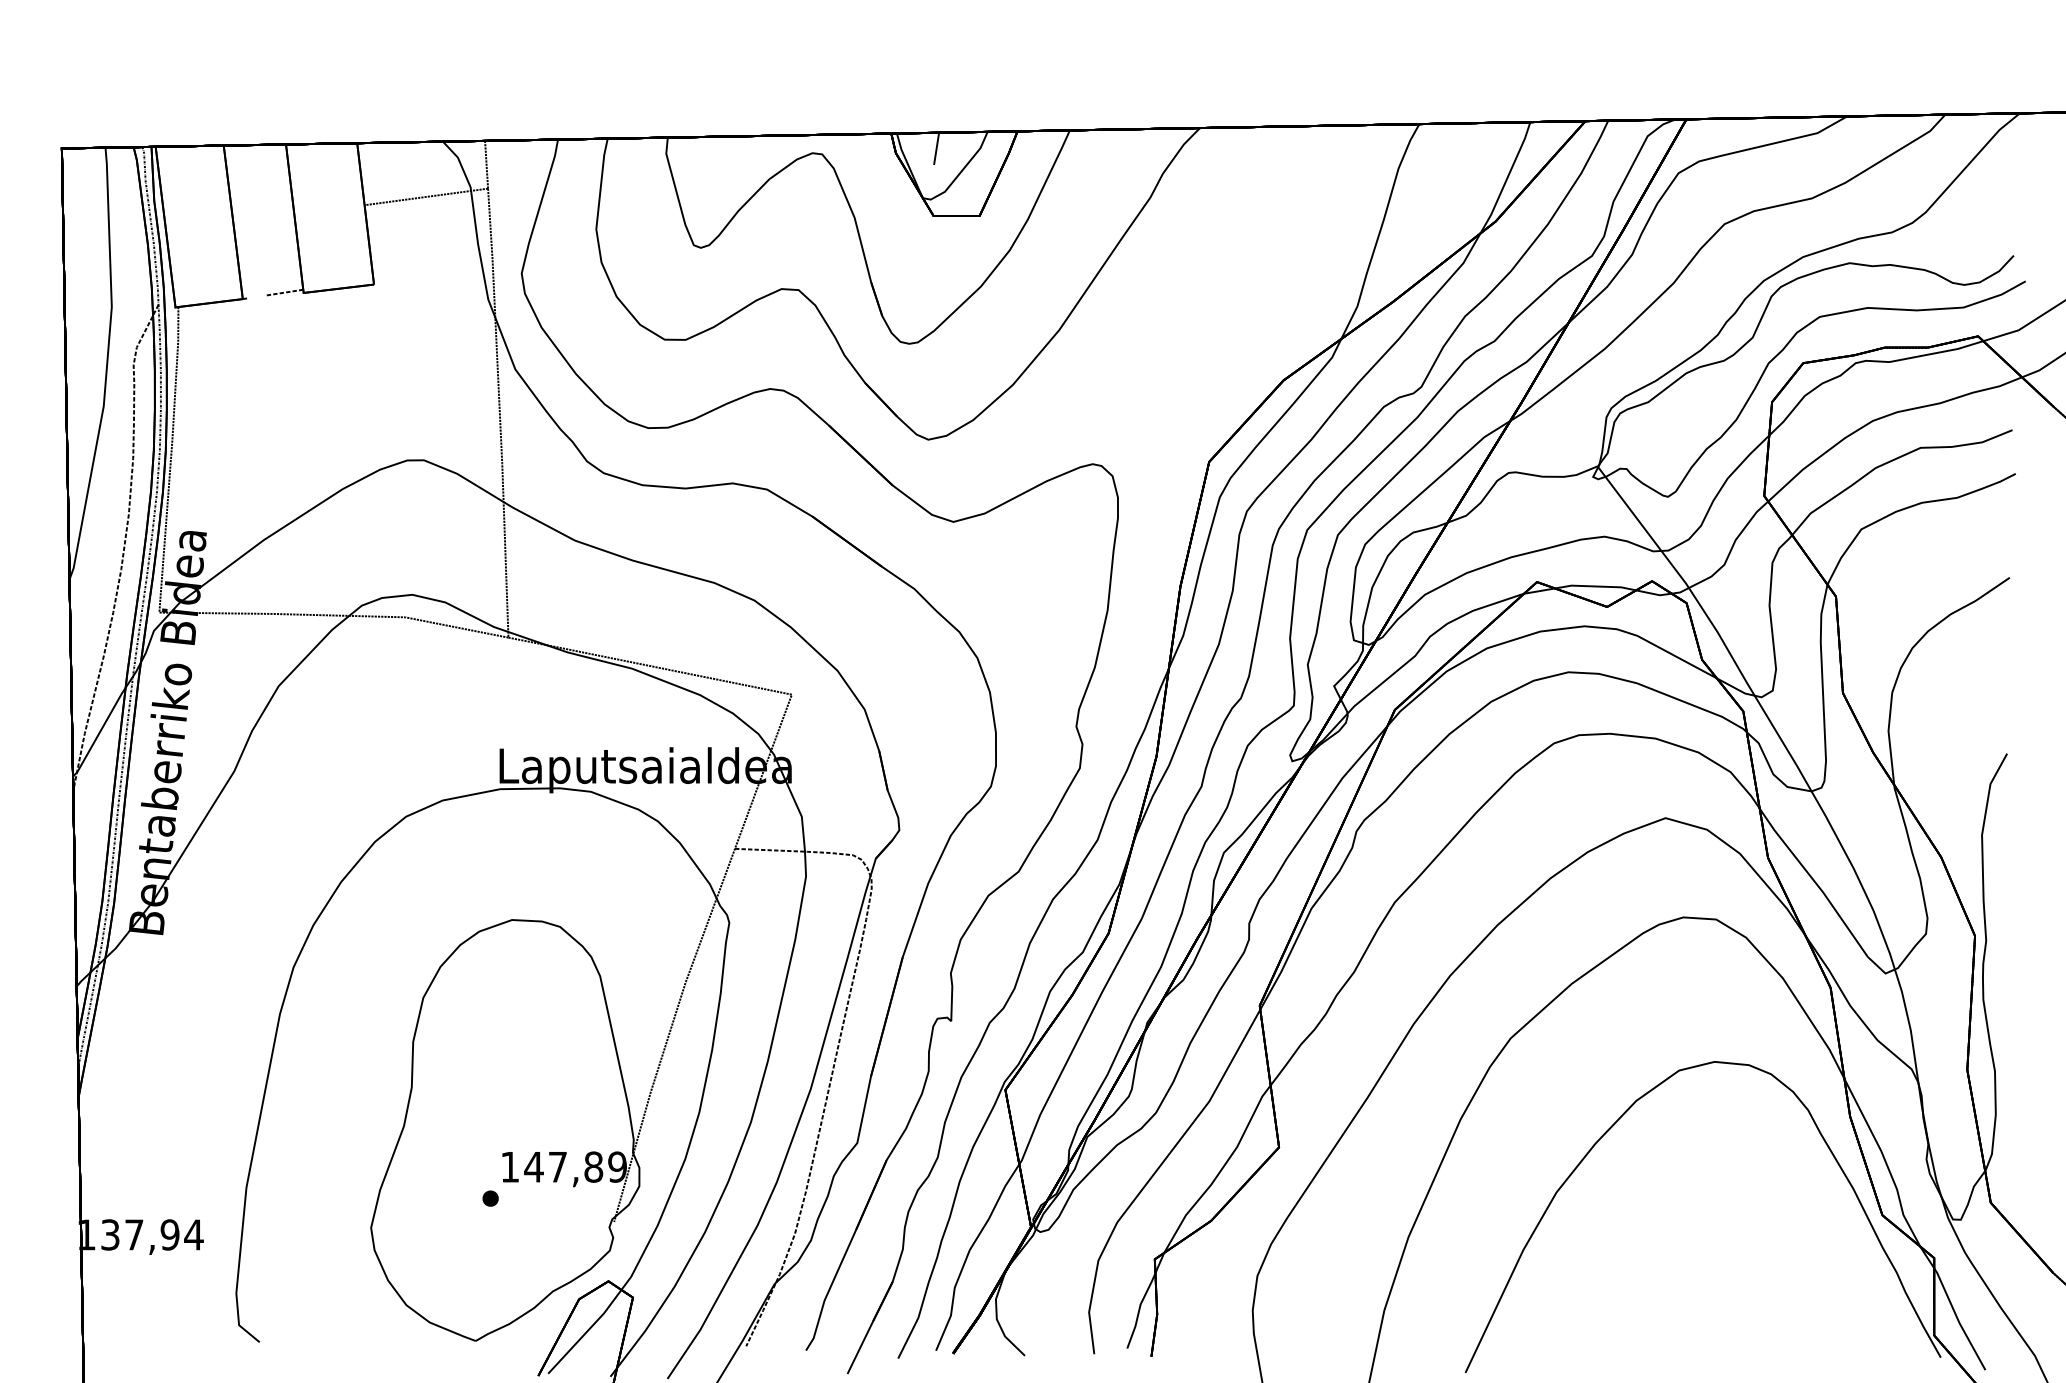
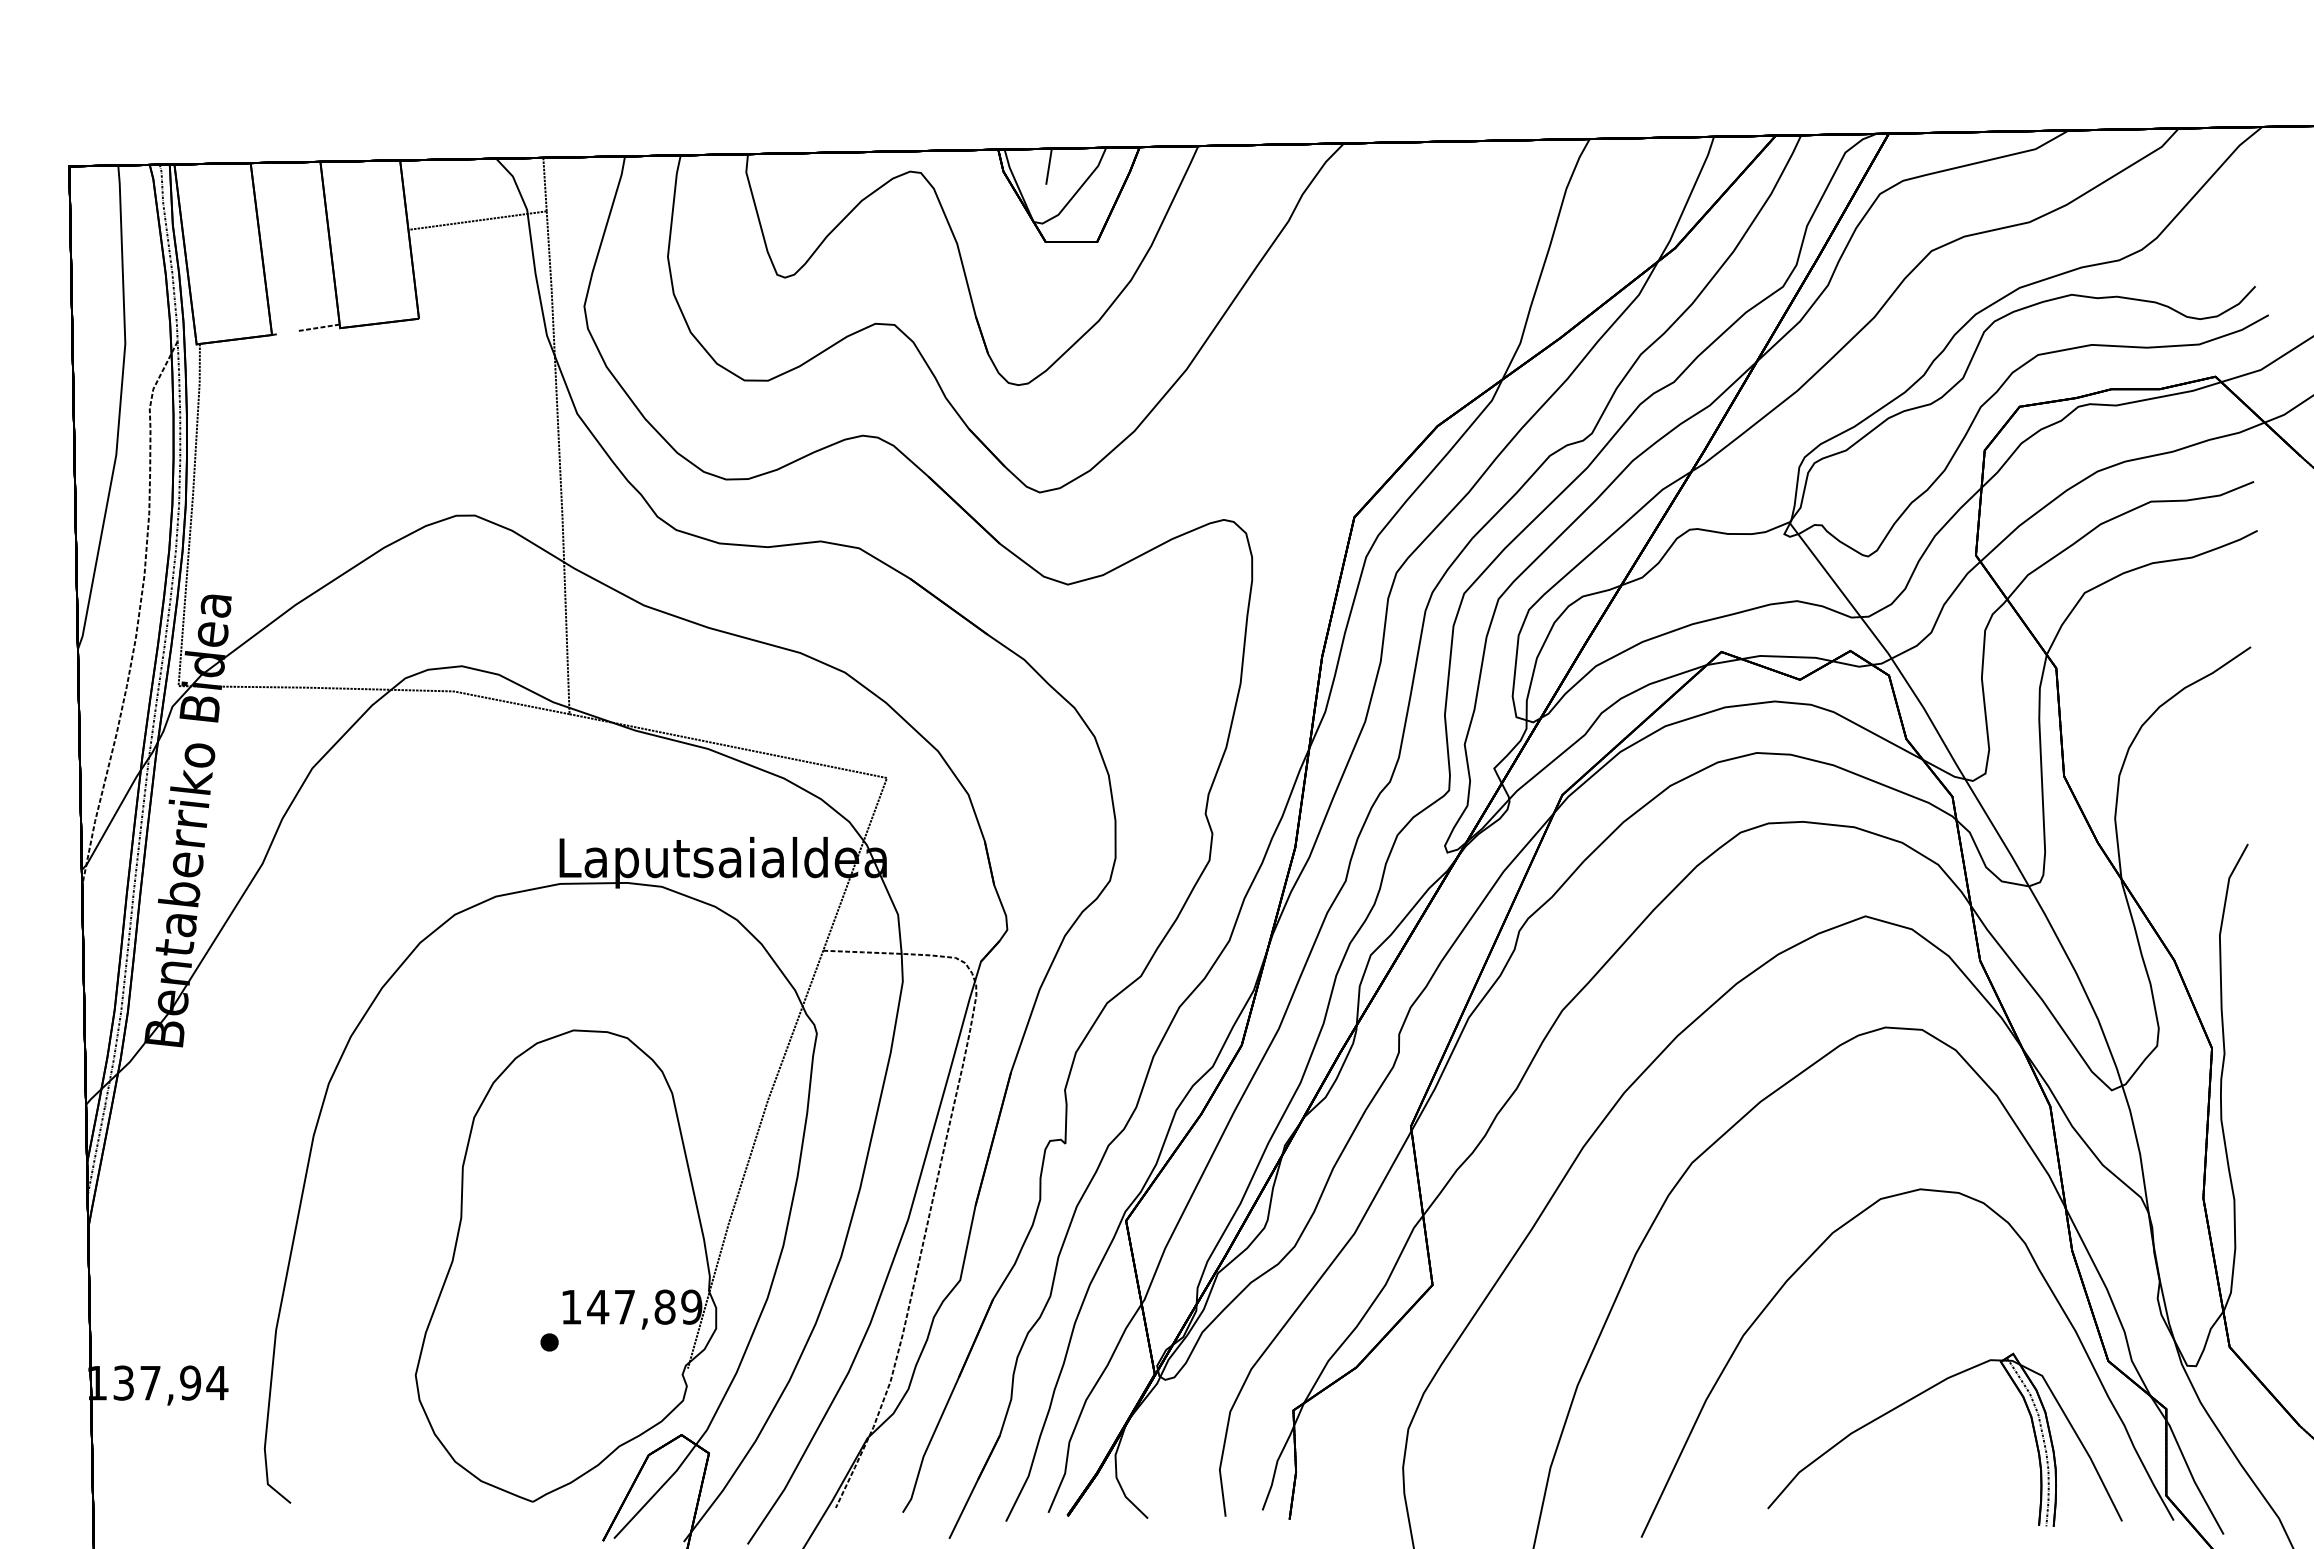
part: (1712, 1246) -> (1918, 1396), added

